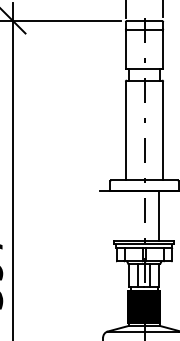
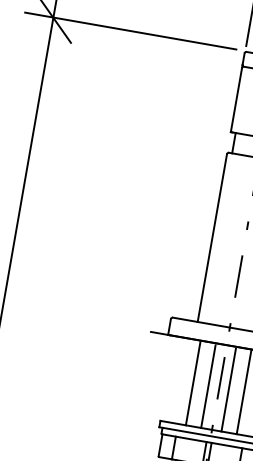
line: (129, 215) -> (193, 382), added
line: (138, 215) -> (208, 385), added
line: (150, 215) -> (229, 388), added

